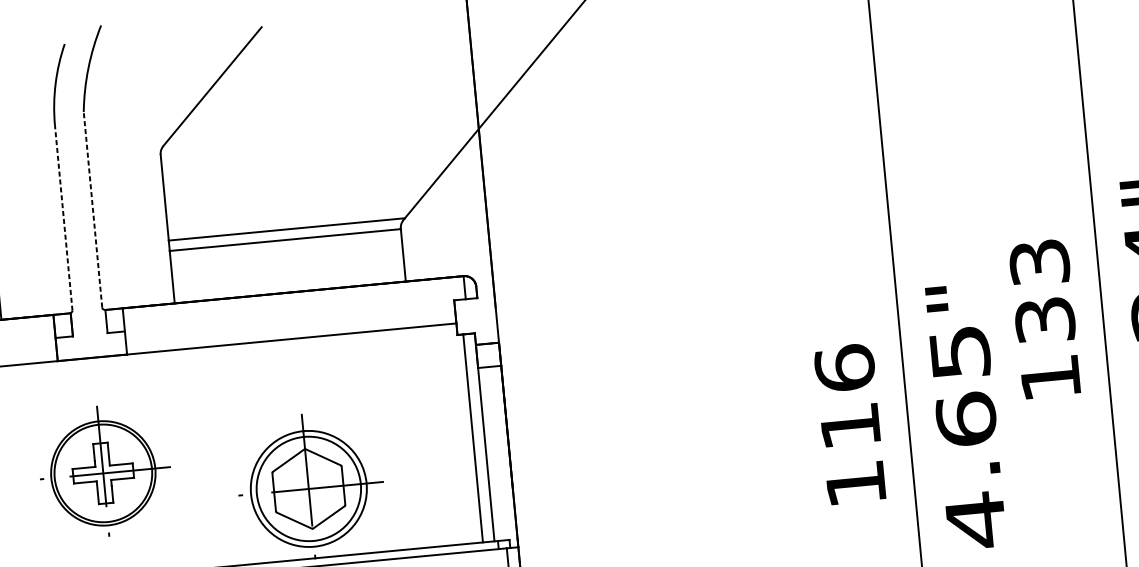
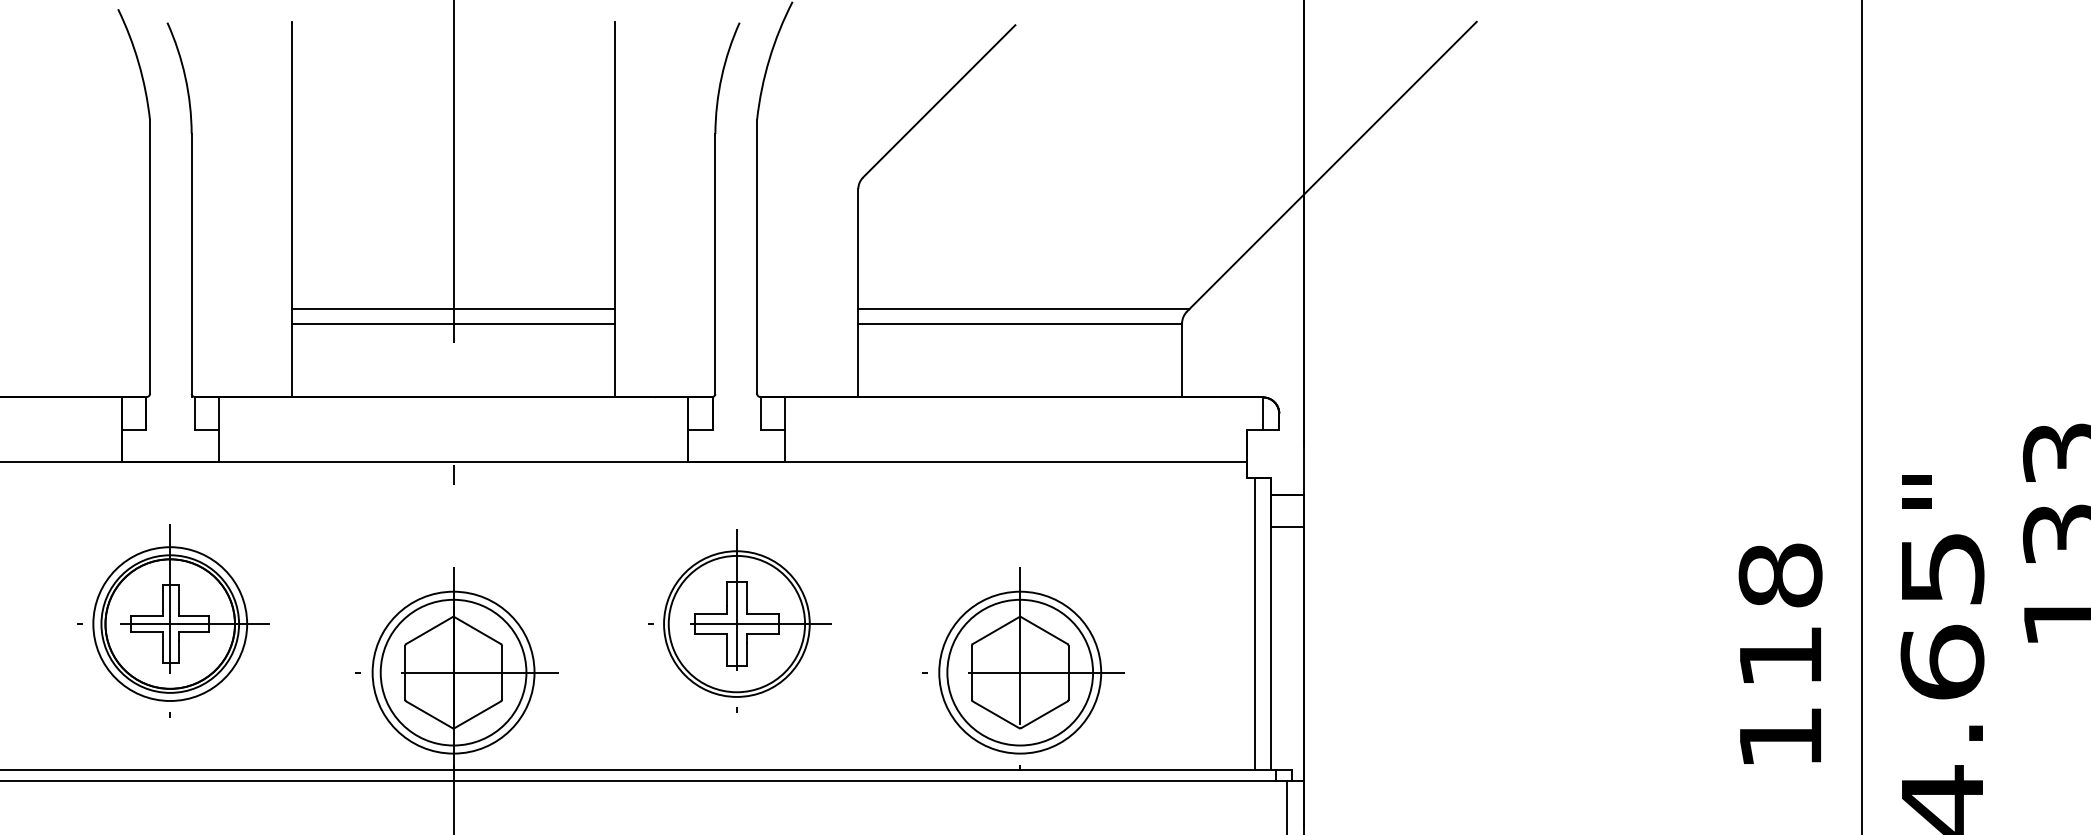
line: (93, 209) -> (757, 256), dashed -> solid
line: (63, 218) -> (715, 264), dashed -> solid
text: (844, 368) -> (1780, 575), 116 -> 118

